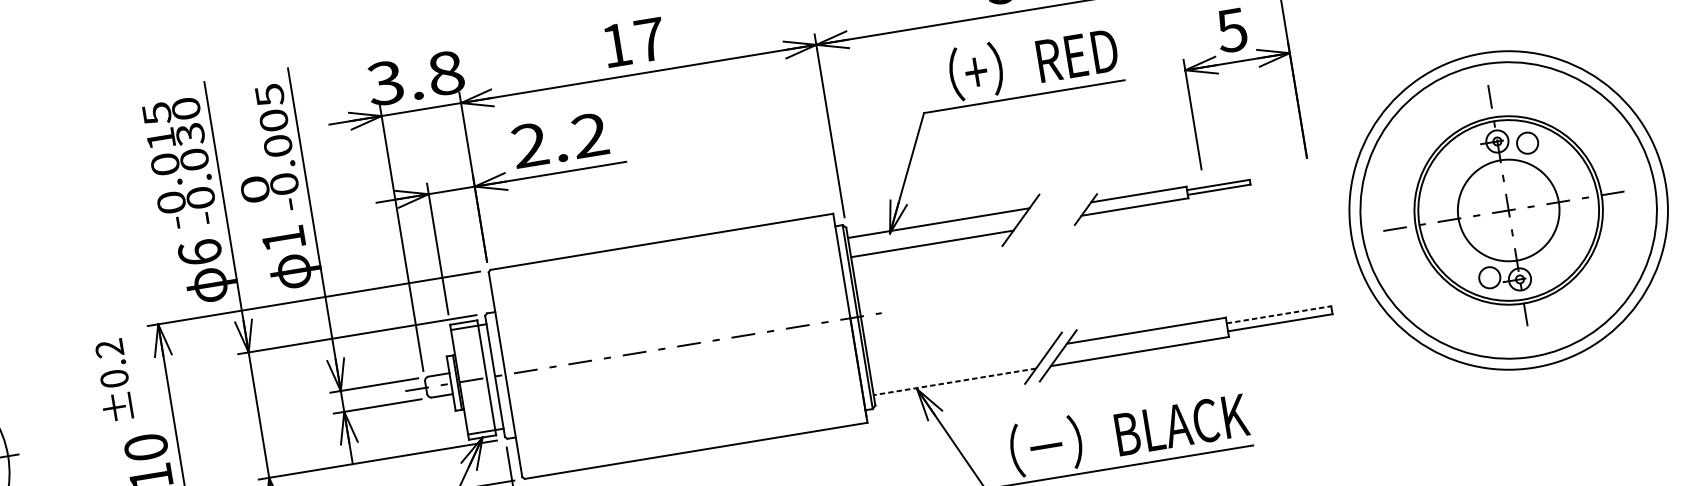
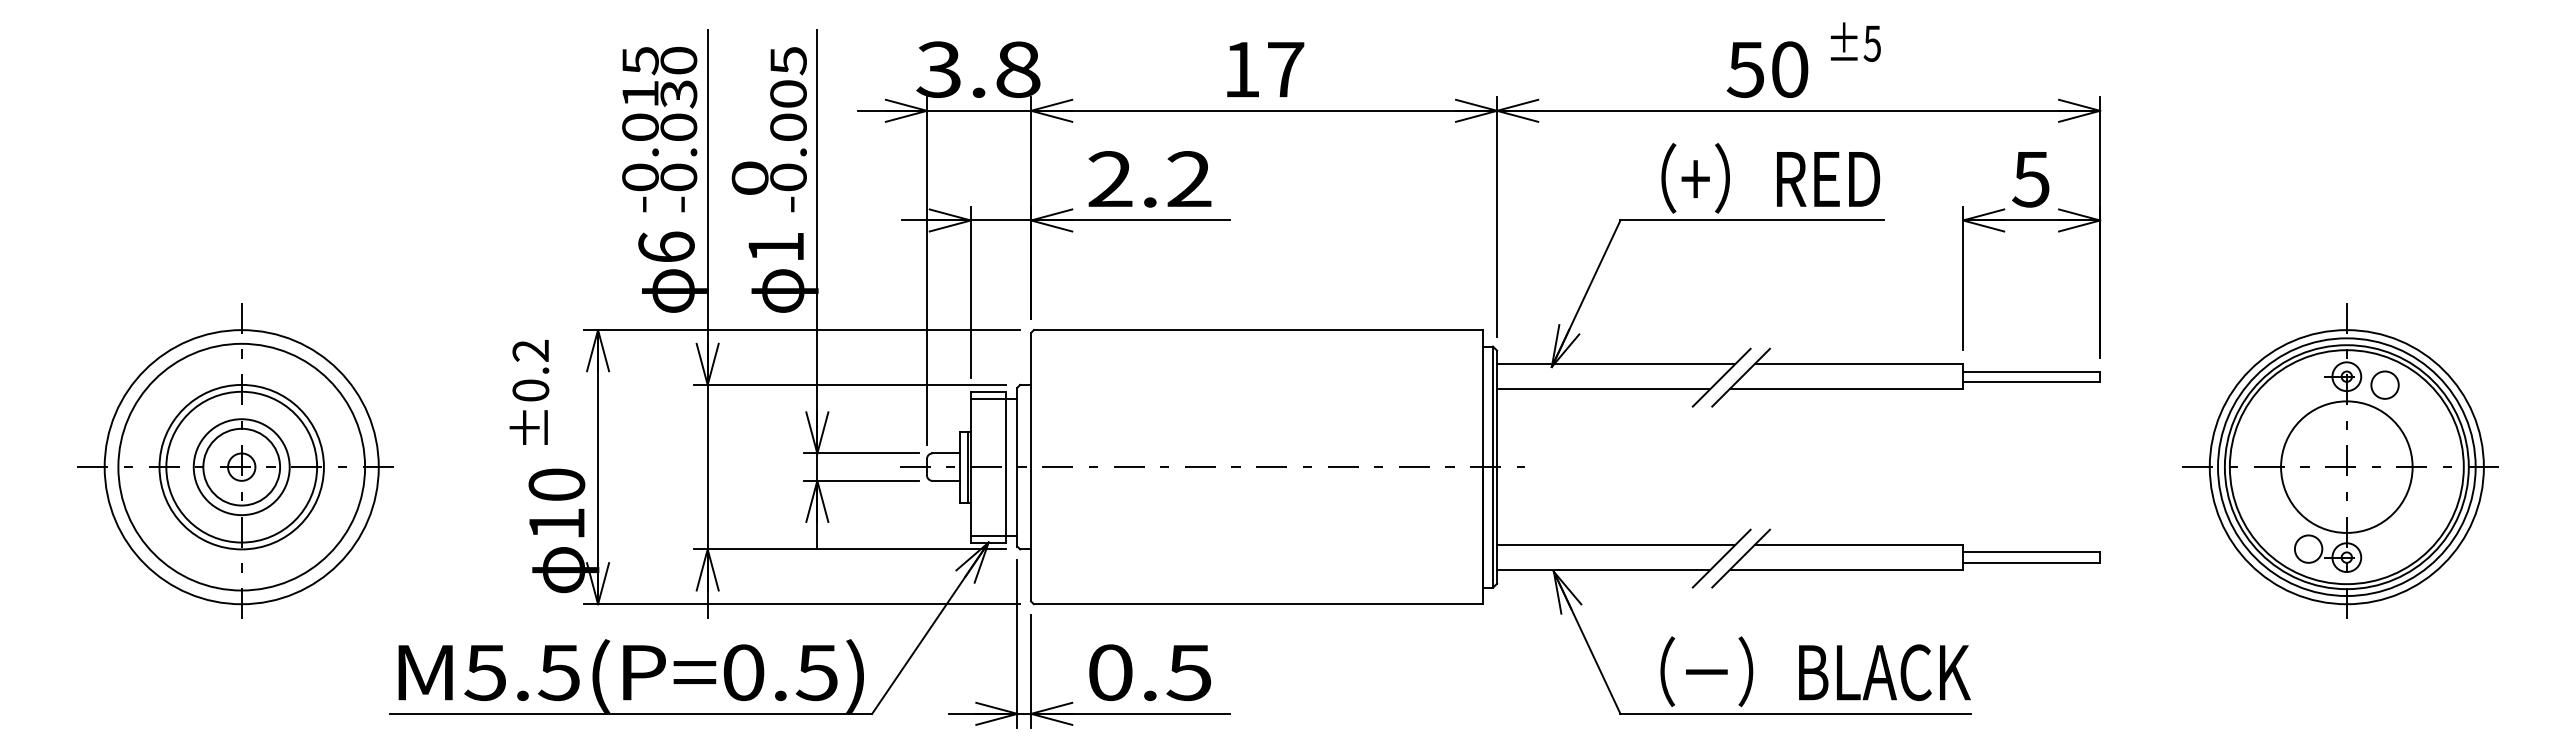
part: (1161, 197) -> (1905, 377), size x1.67
circle: (1508, 210) -> (2346, 467), size x0.62
circle: (1508, 210) -> (2346, 467), size x0.71
line: (1278, 314) -> (2031, 552), dashed -> solid
line: (961, 361) -> (1616, 545), added
line: (954, 382) -> (1603, 570), dashed -> solid

